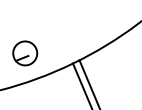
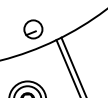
part: (25, 53) -> (33, 29), moved

